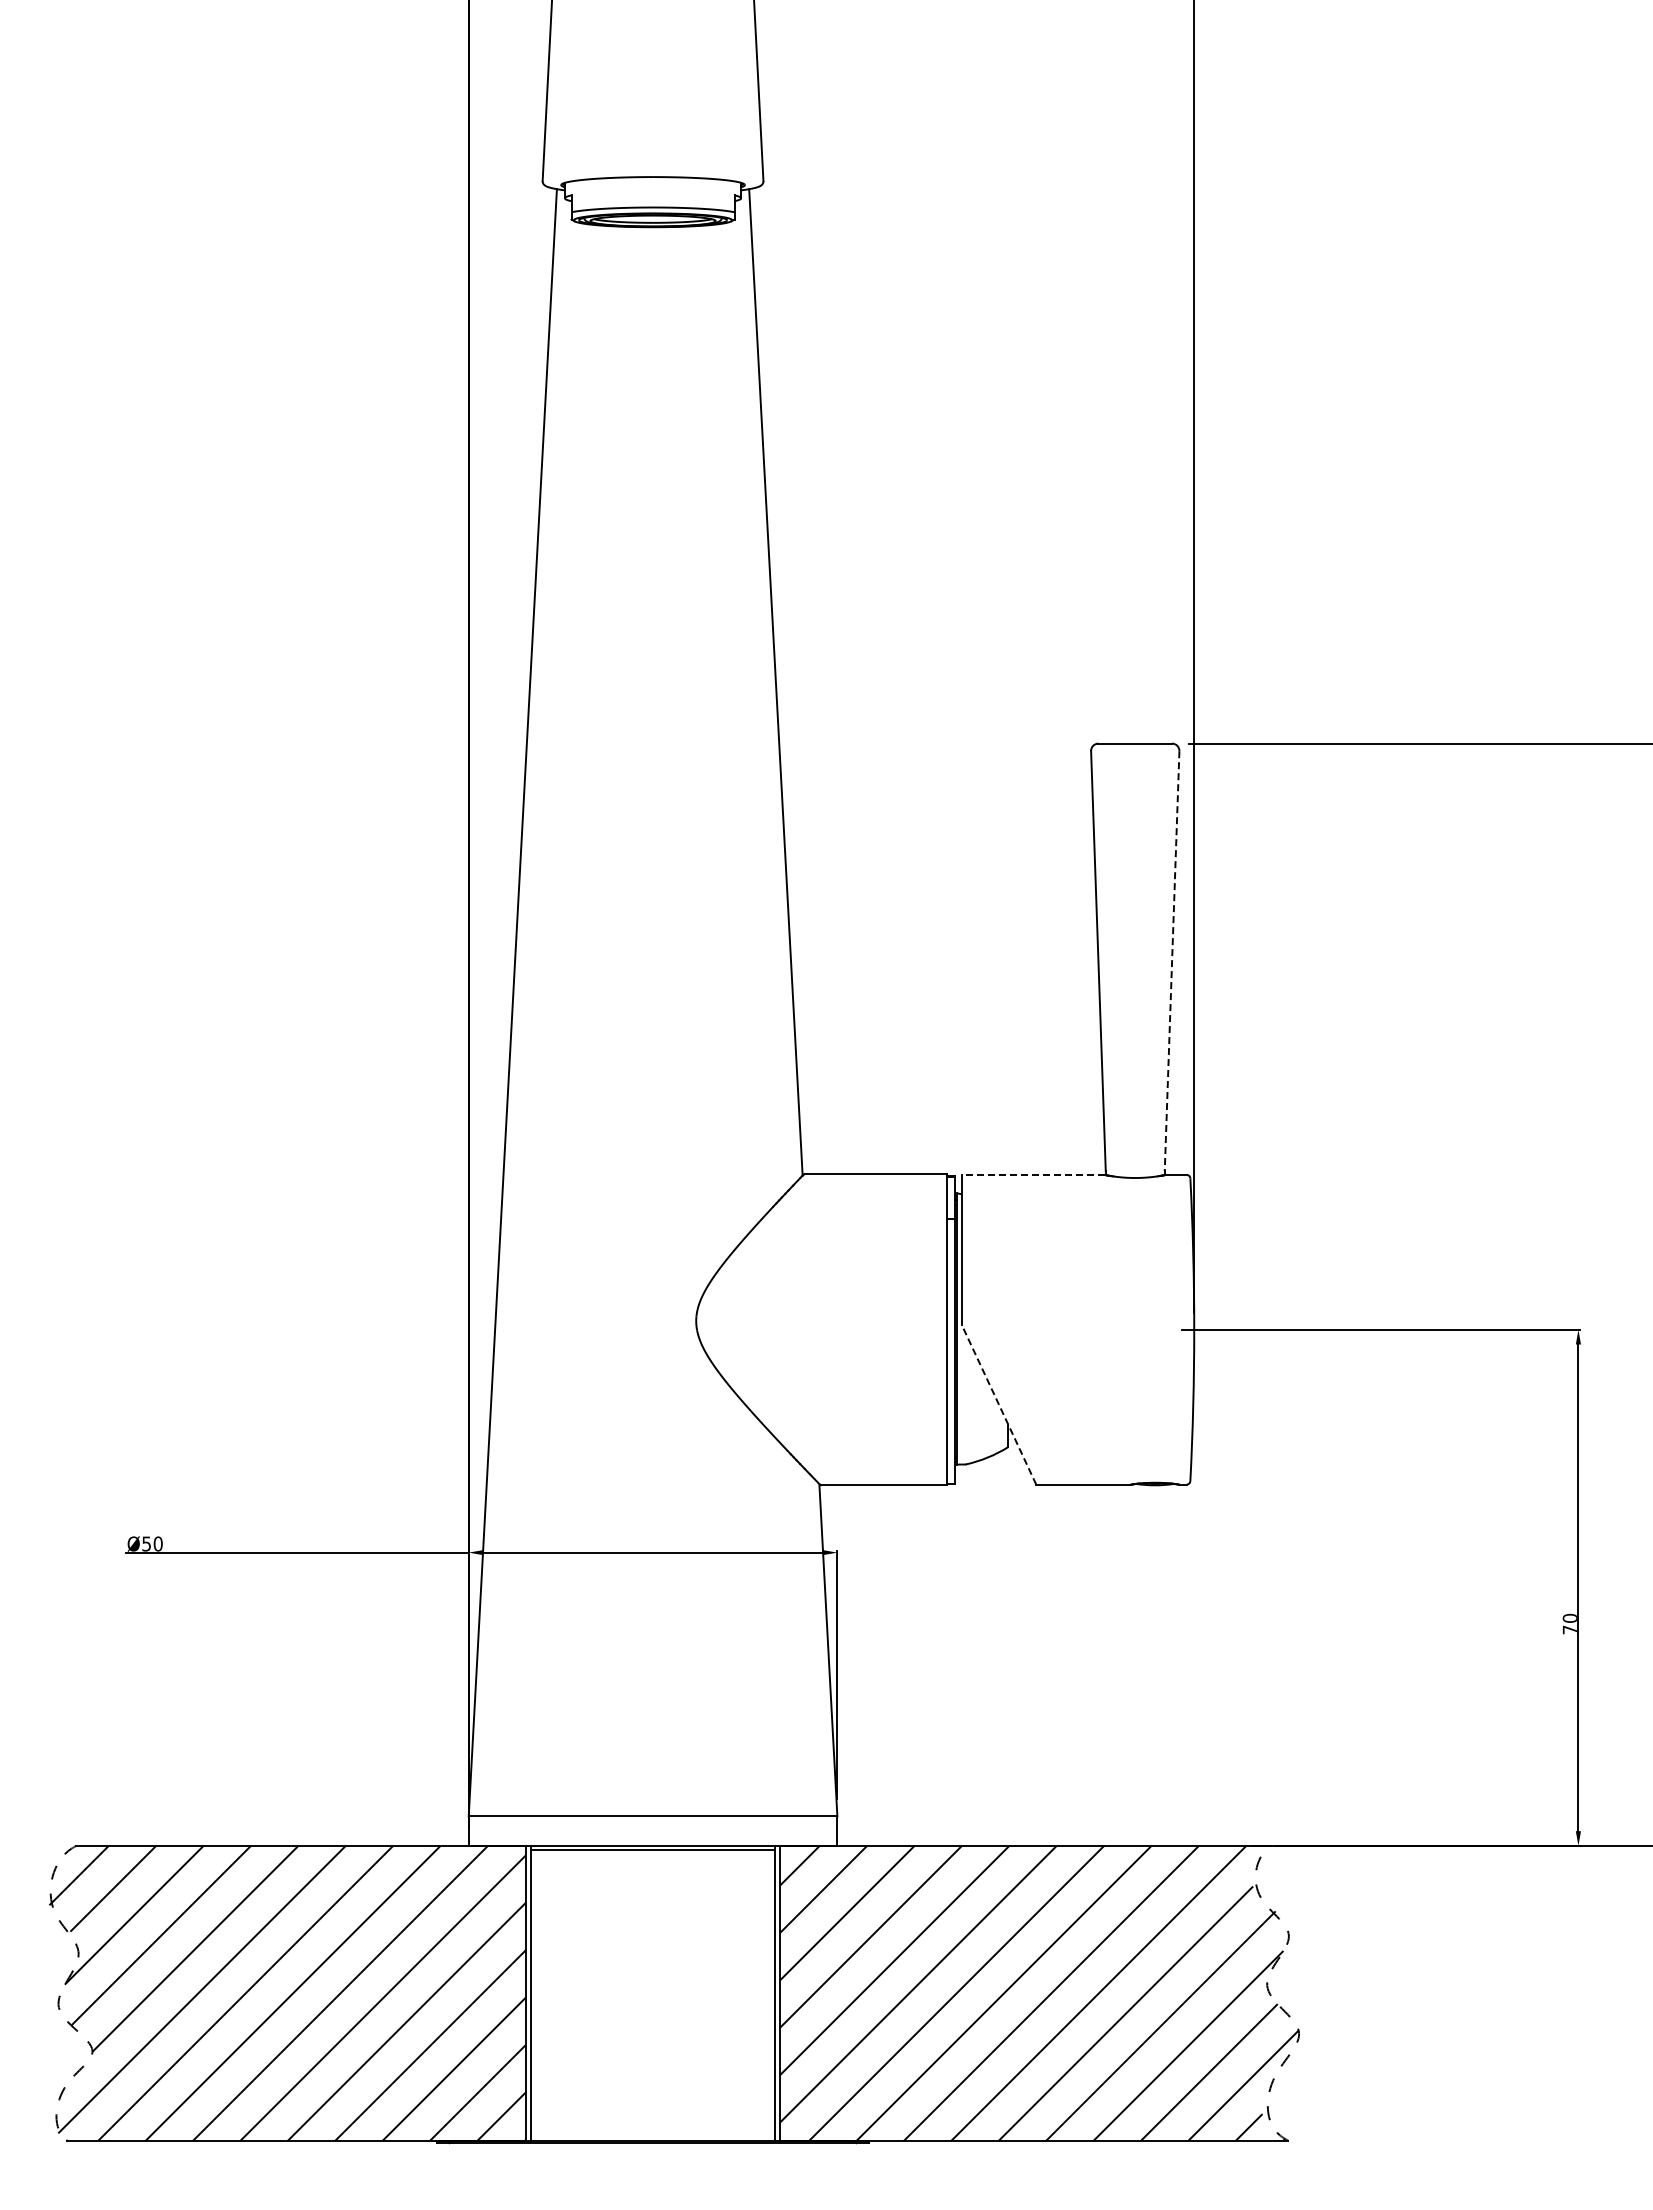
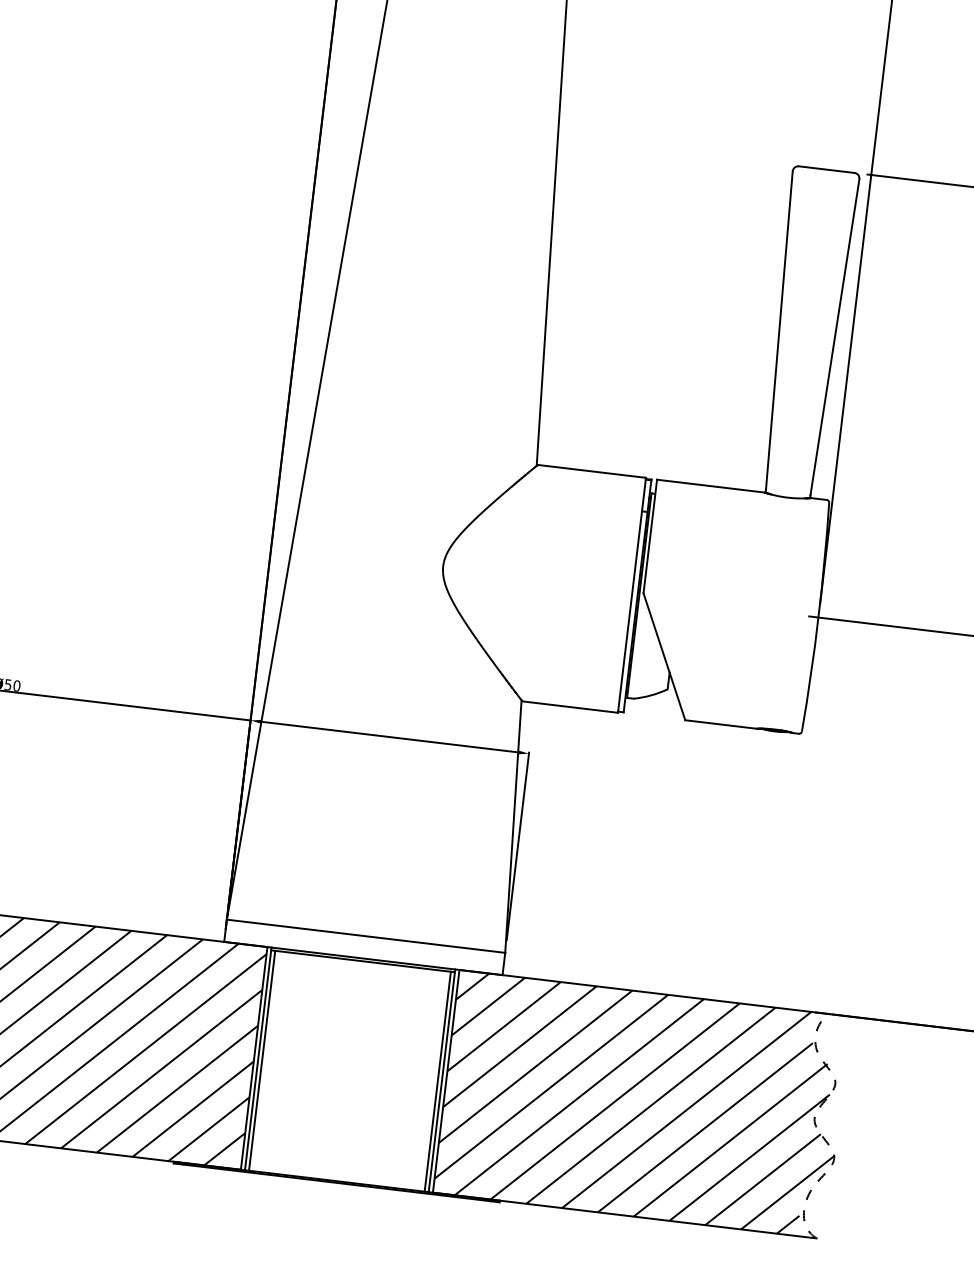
line: (1172, 961) -> (835, 337), dashed -> solid
line: (1032, 1174) -> (710, 485), dashed -> solid
line: (999, 1404) -> (664, 656), dashed -> solid
line: (536, 1994) -> (262, 1060), added
line: (769, 1994) -> (437, 1081), added

